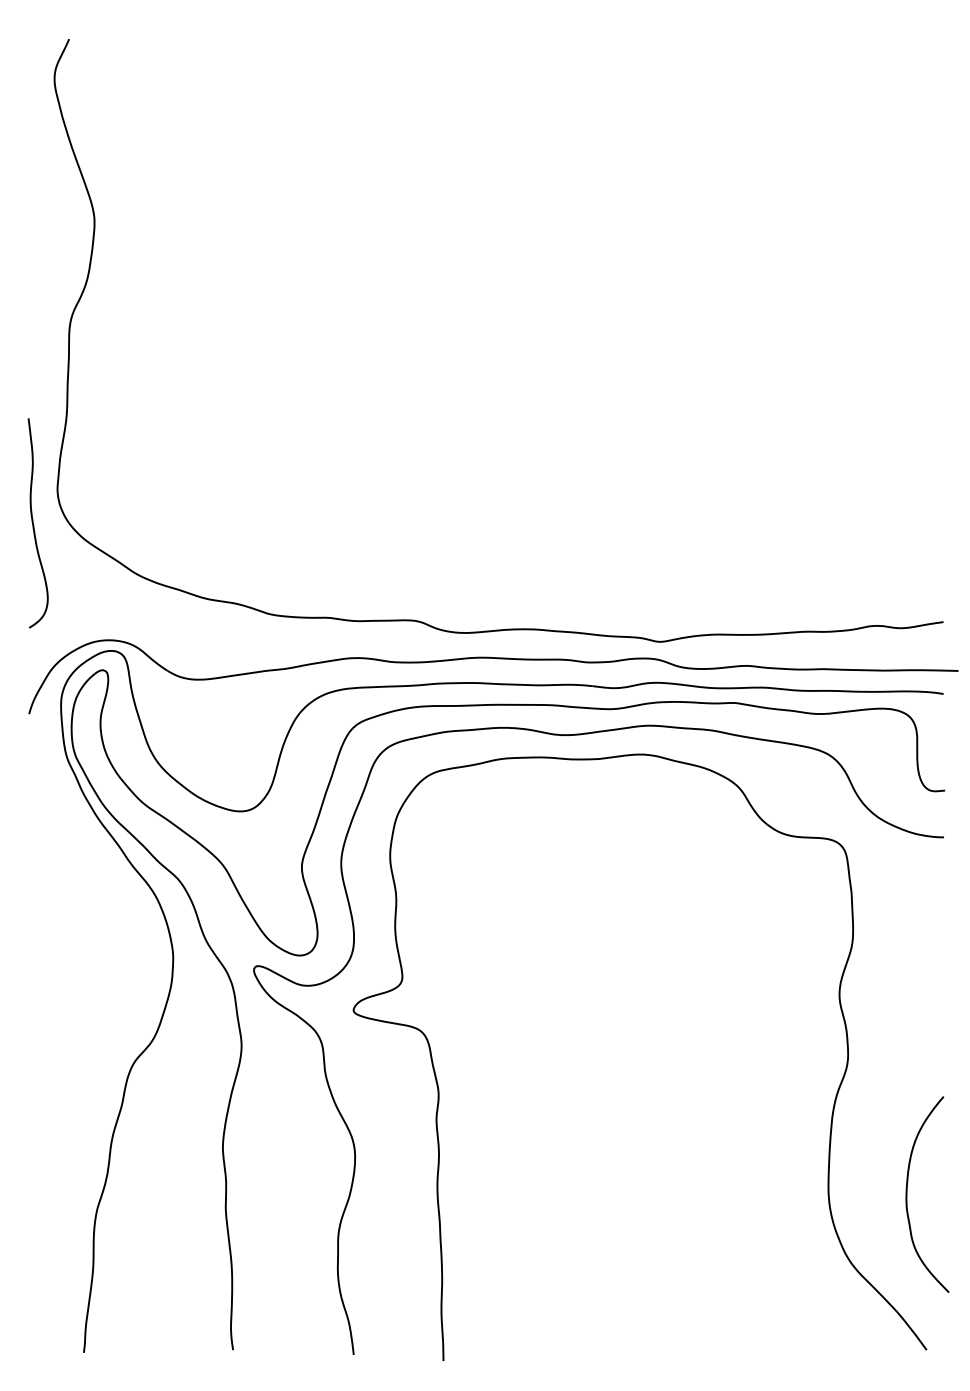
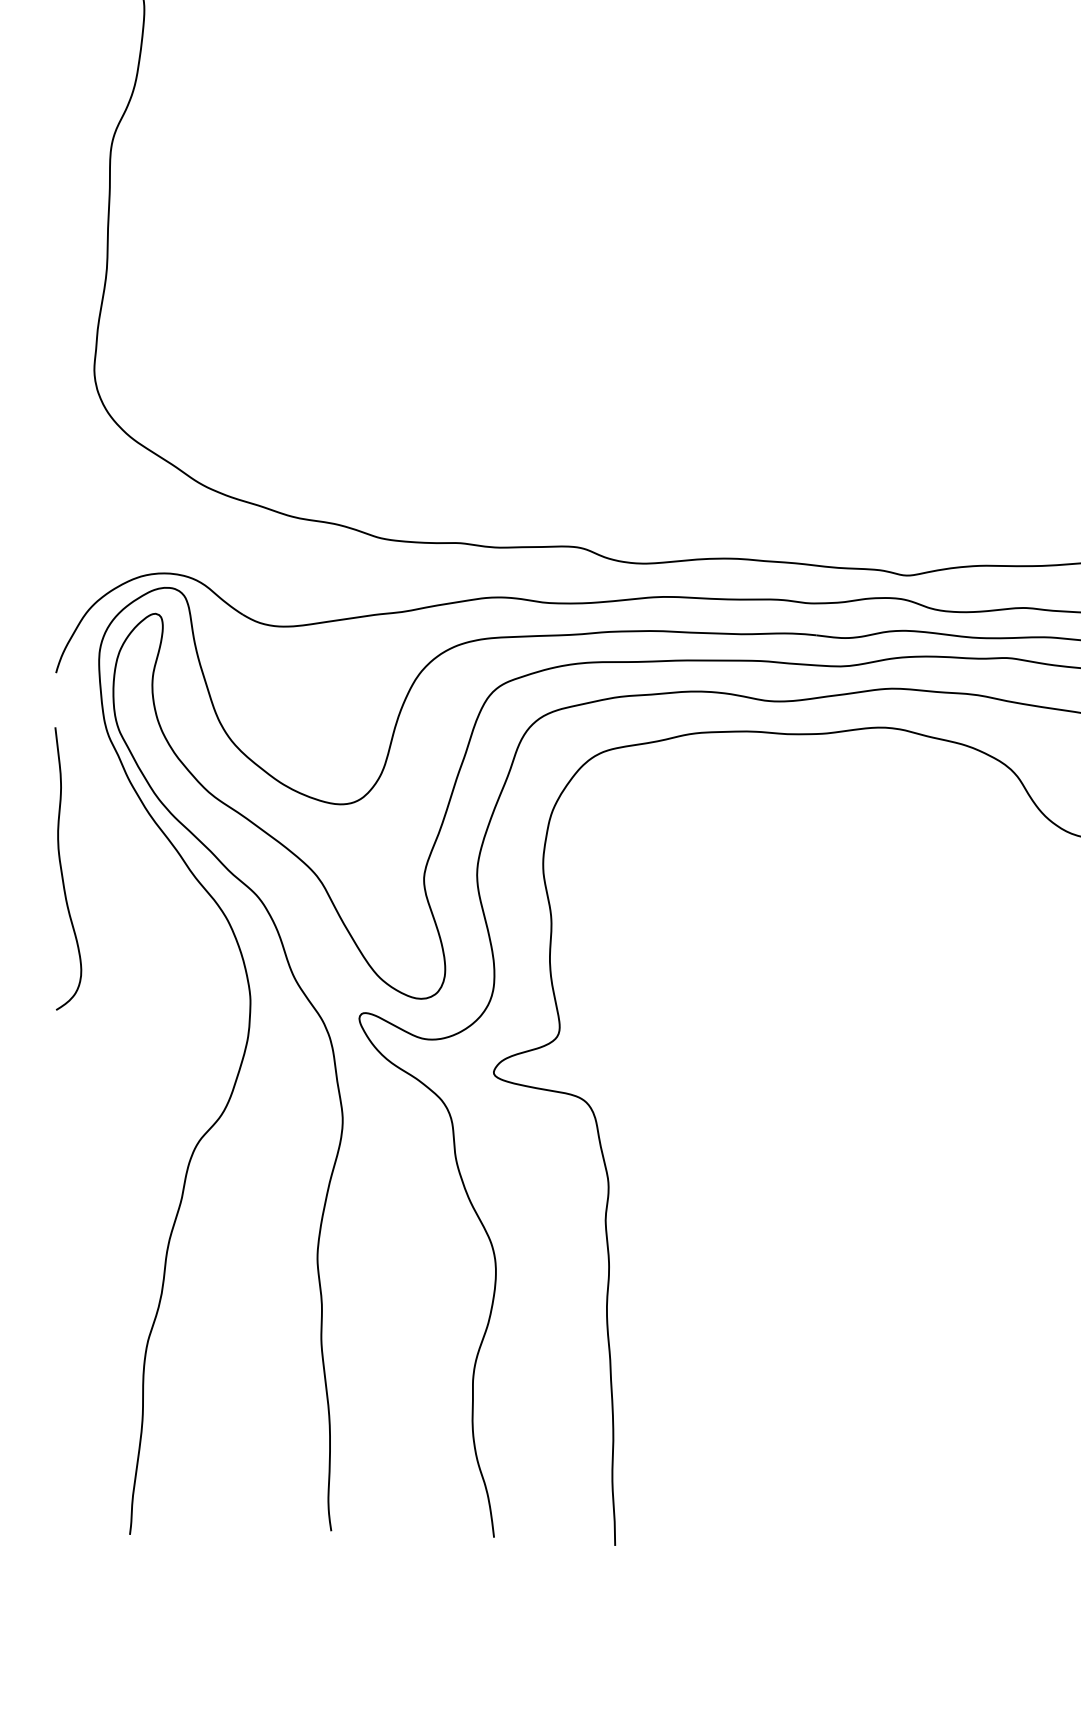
curve: (34, 525) -> (63, 871), moved

